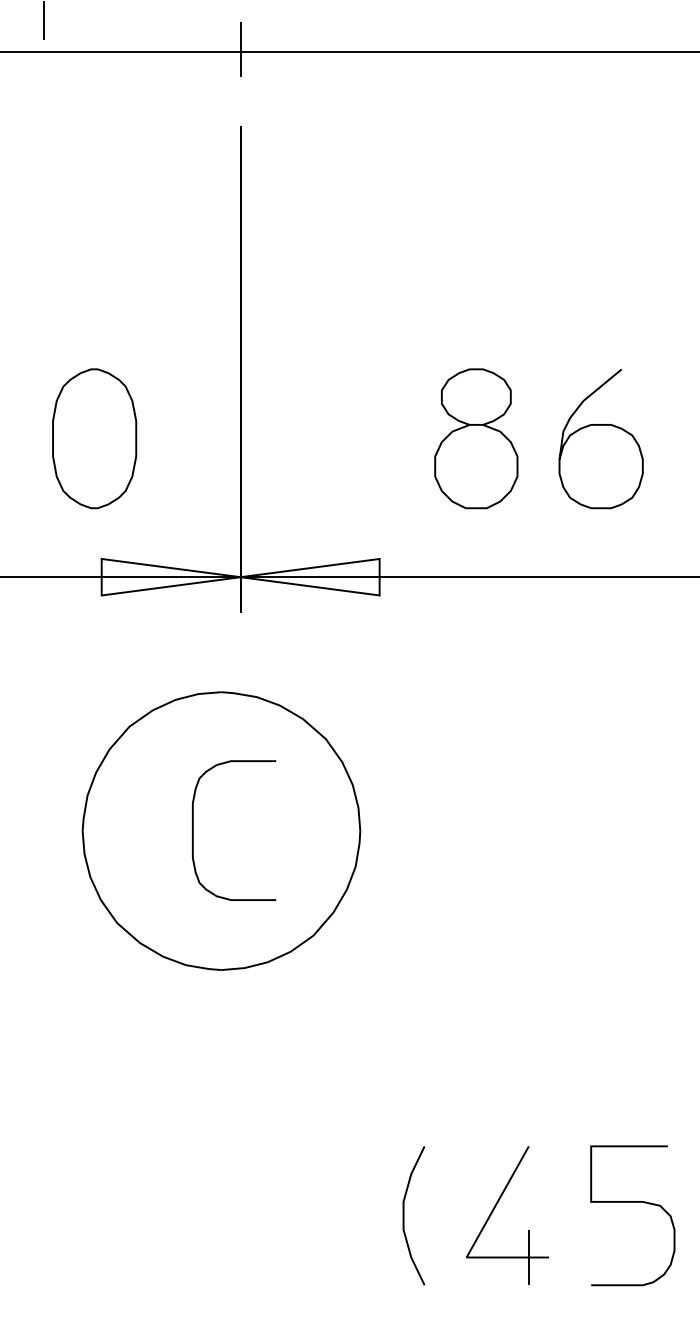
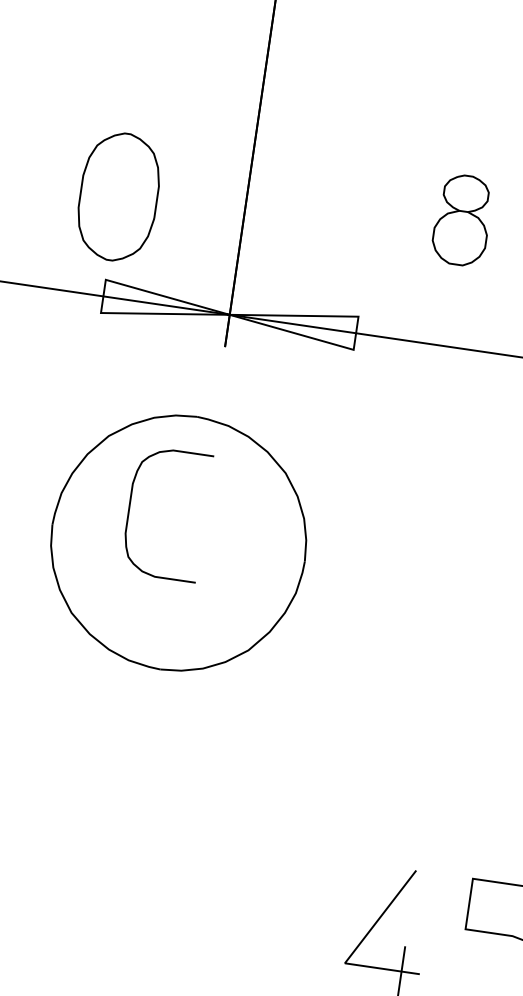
part: (94, 438) -> (118, 196), moved
part: (476, 438) -> (462, 220), size x0.7
curve: (193, 830) -> (129, 508), moved
curve: (404, 1215) -> (294, 916), removed

